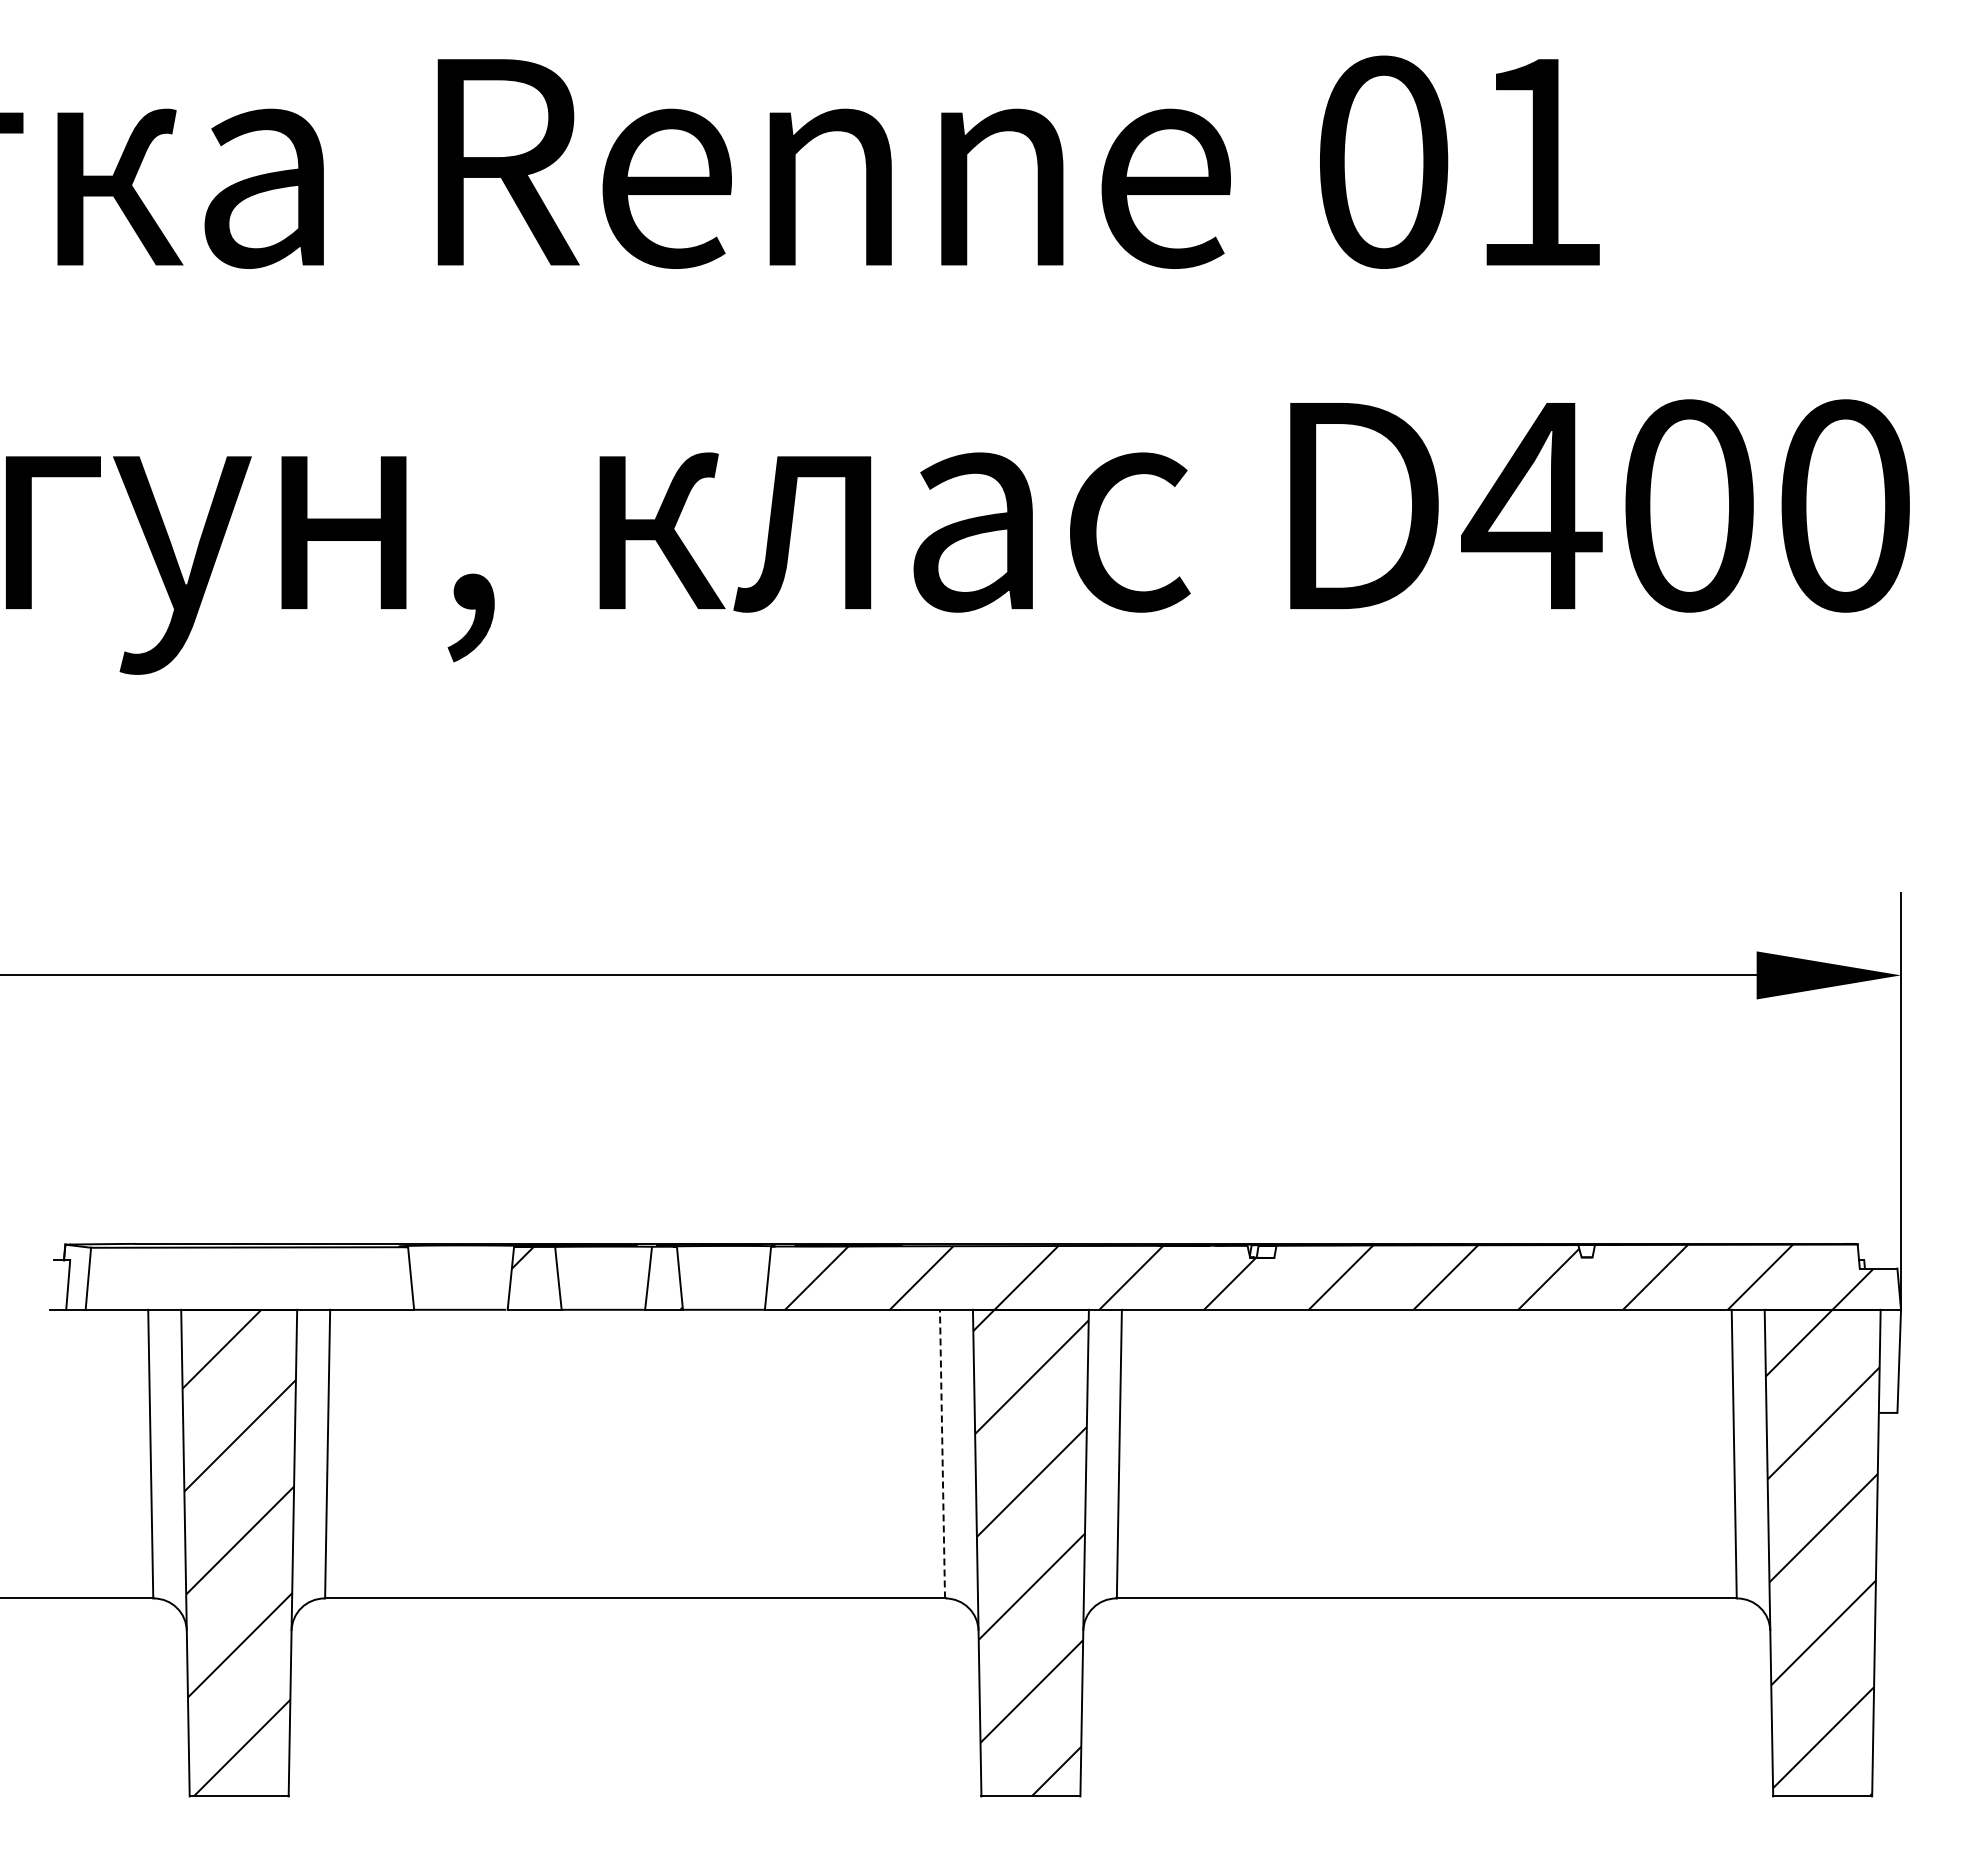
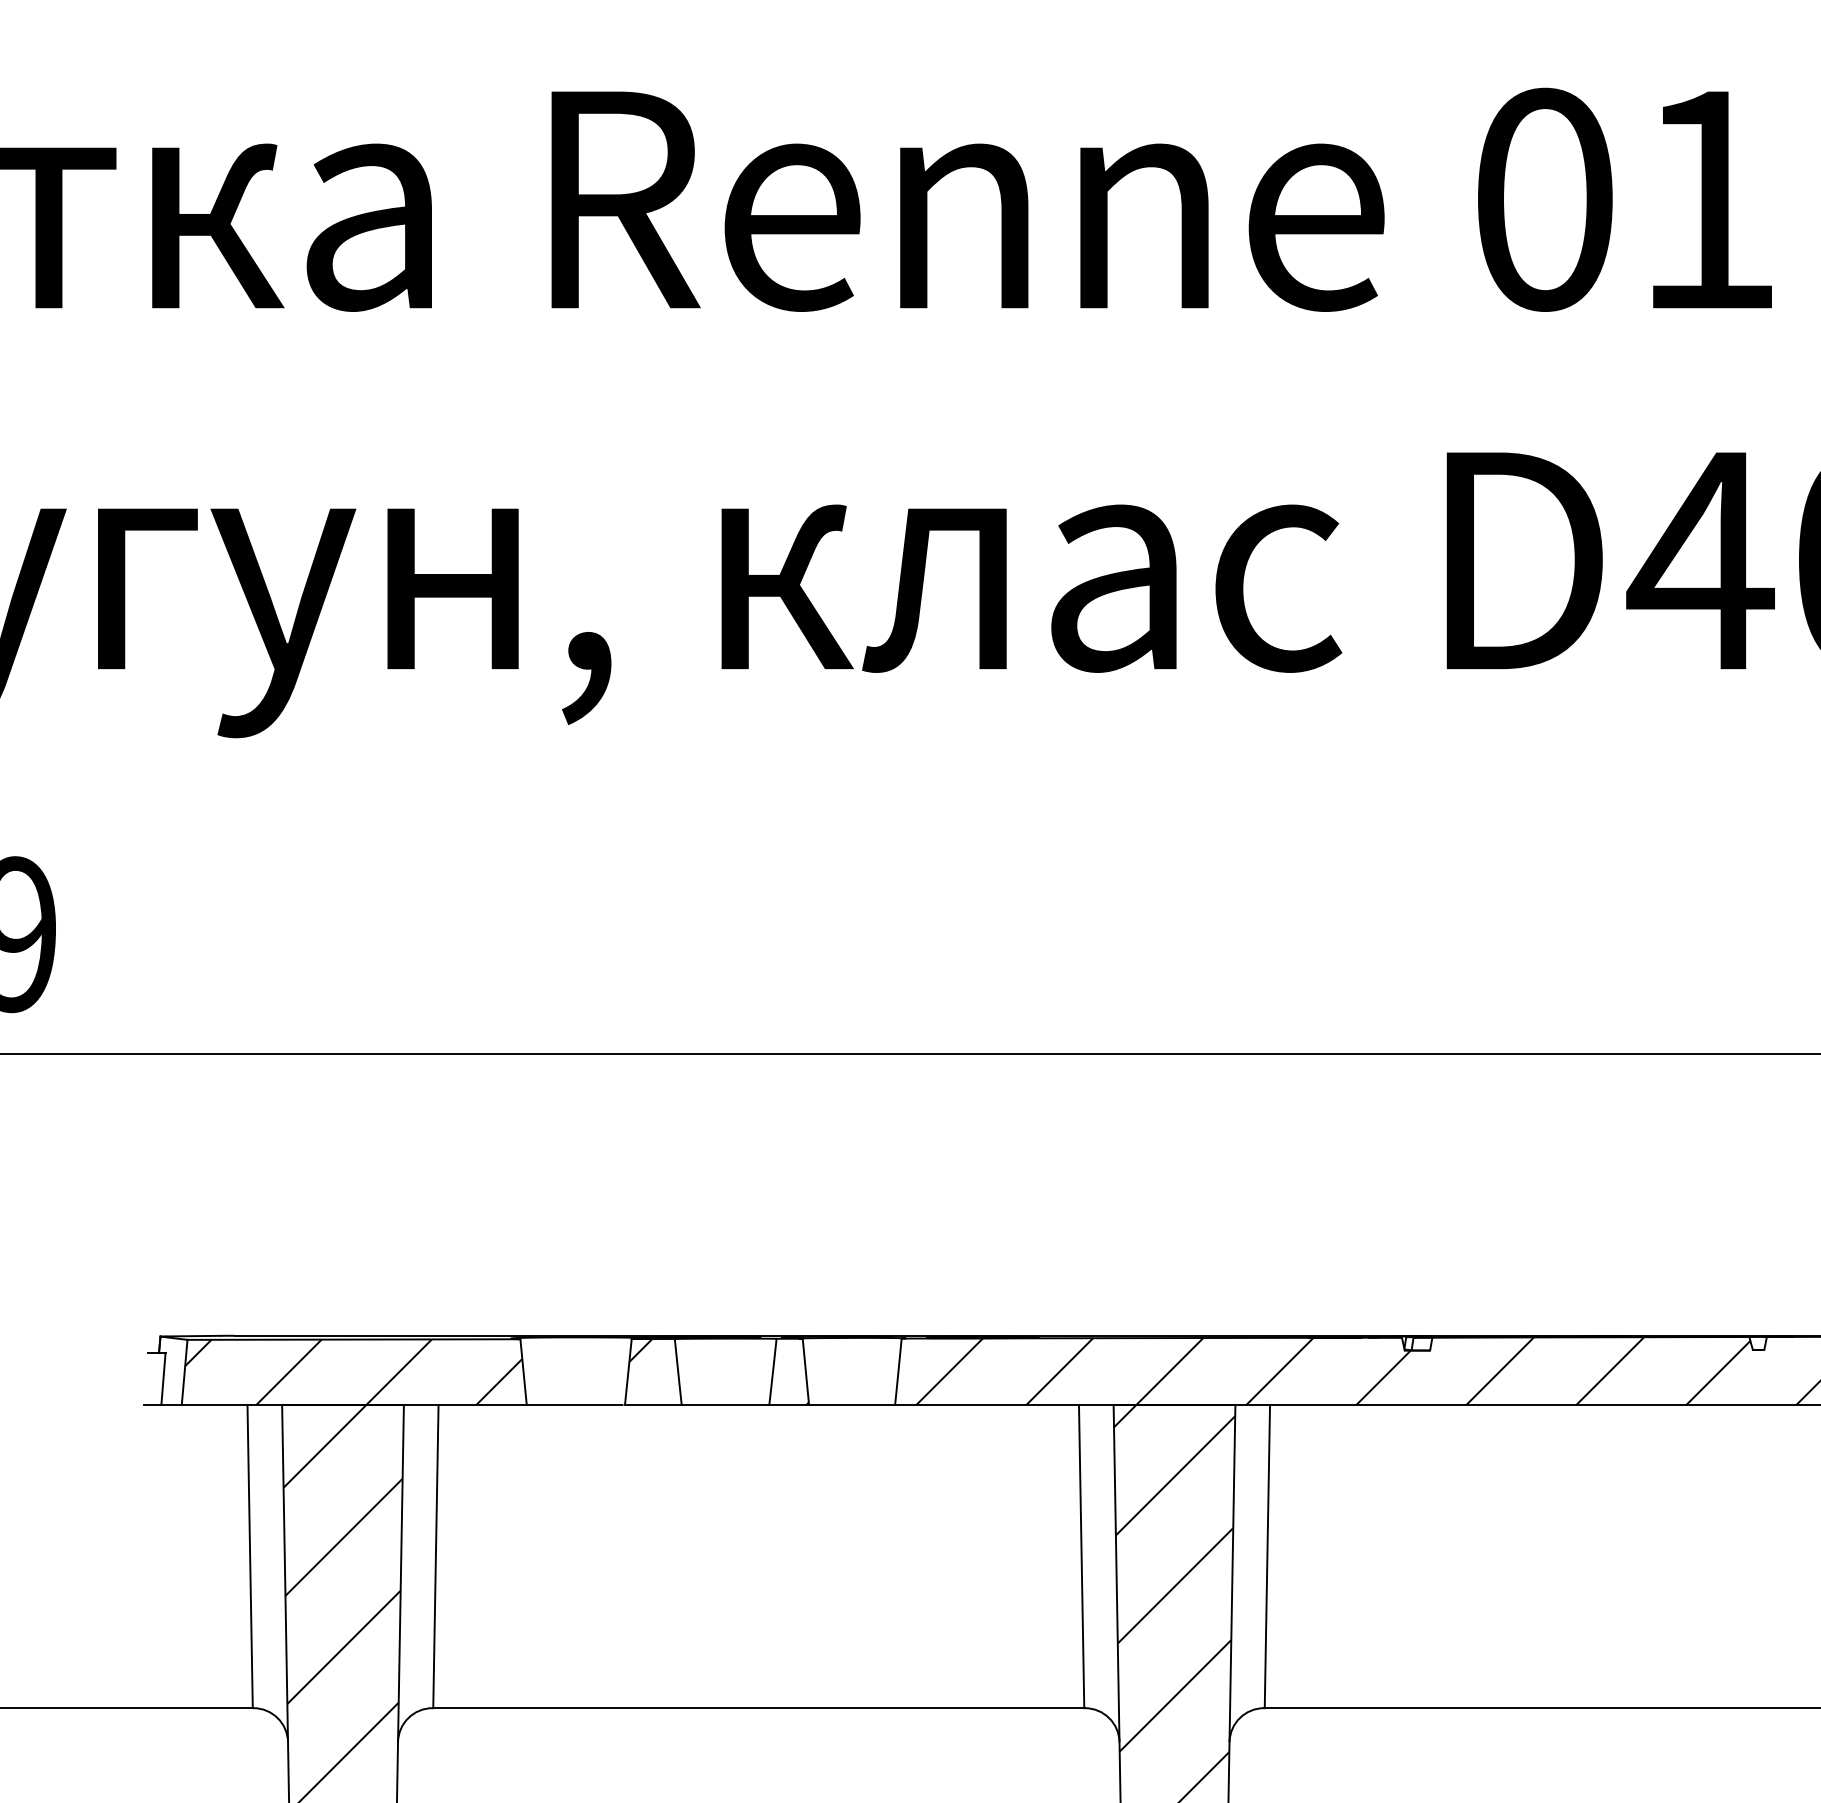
hatch: (248, 1278) -> (352, 1372), added
line: (942, 1453) -> (1081, 1555), dashed -> solid

